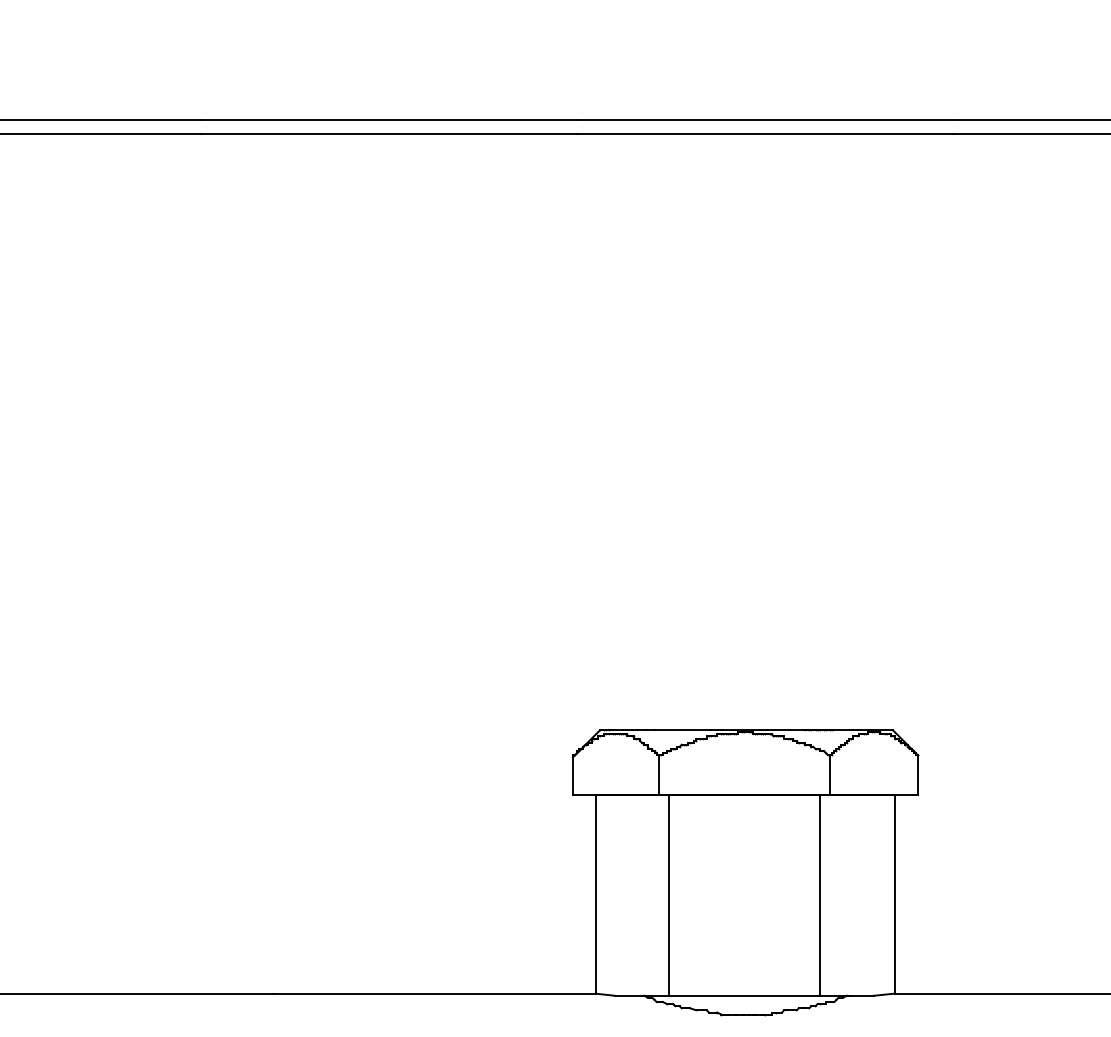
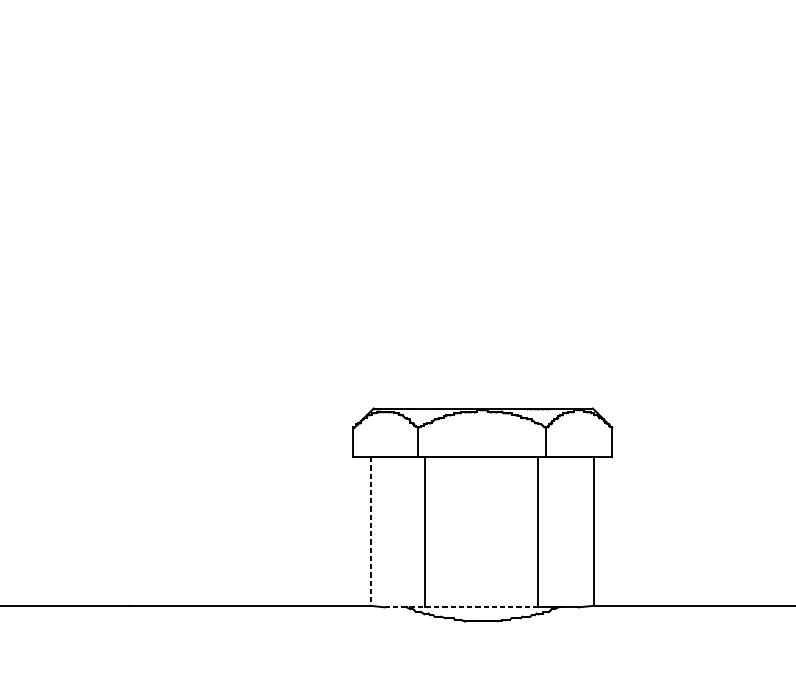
line: (596, 894) -> (371, 531), solid -> dashed
line: (716, 995) -> (460, 607), solid -> dashed

